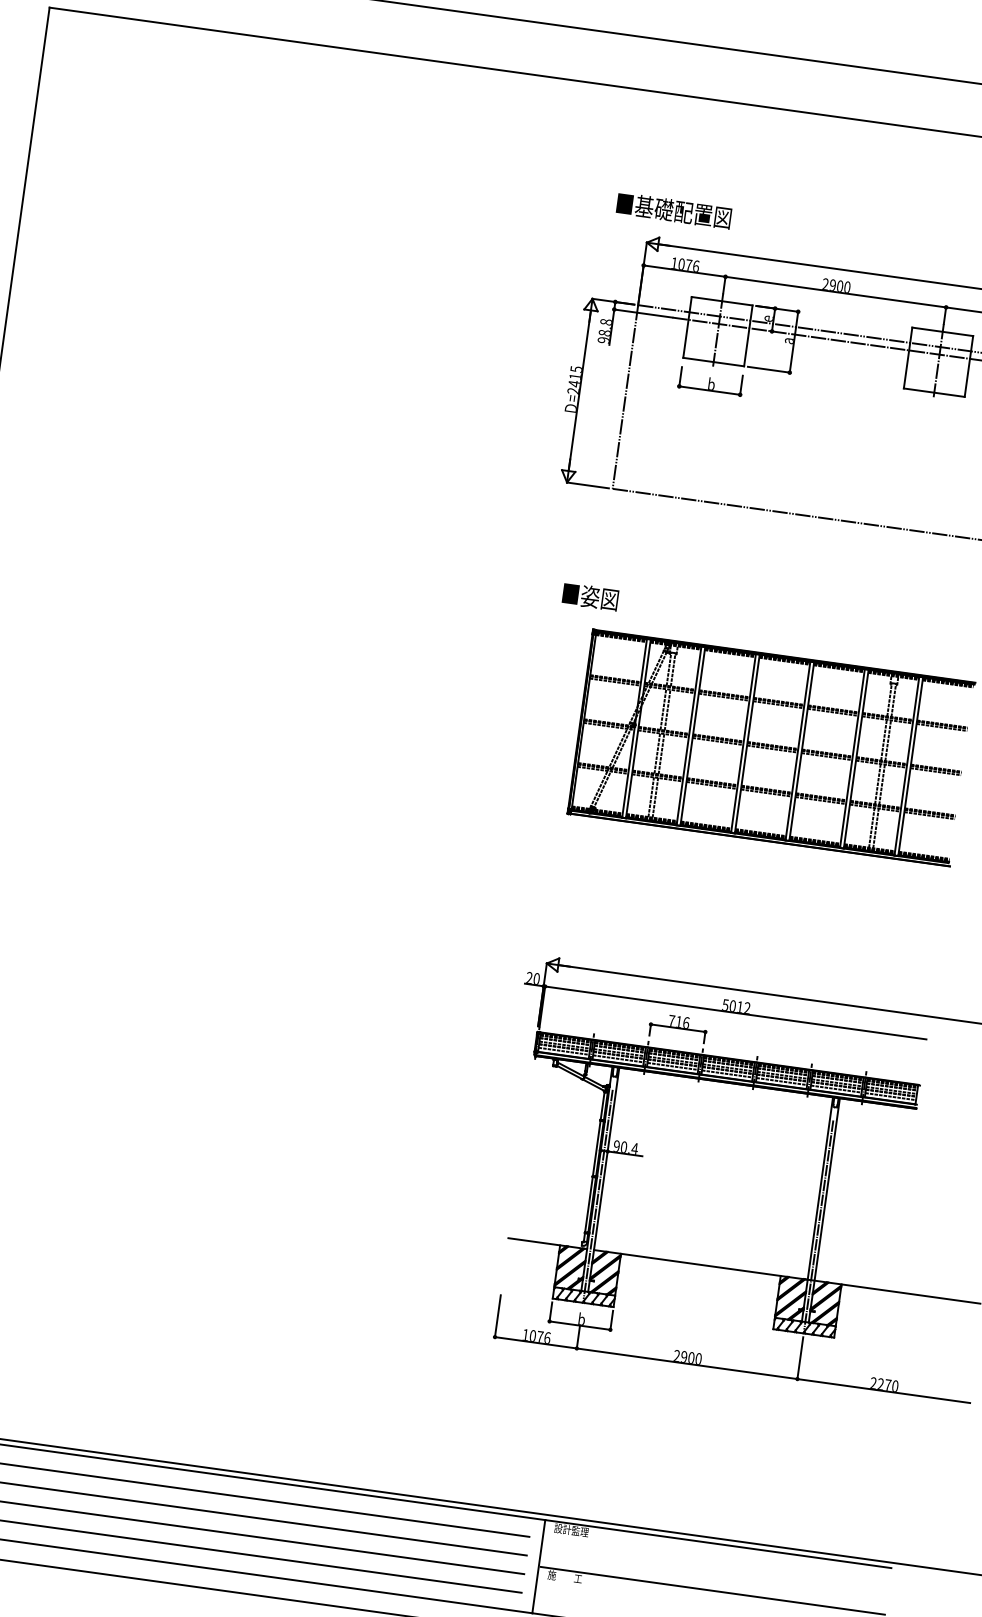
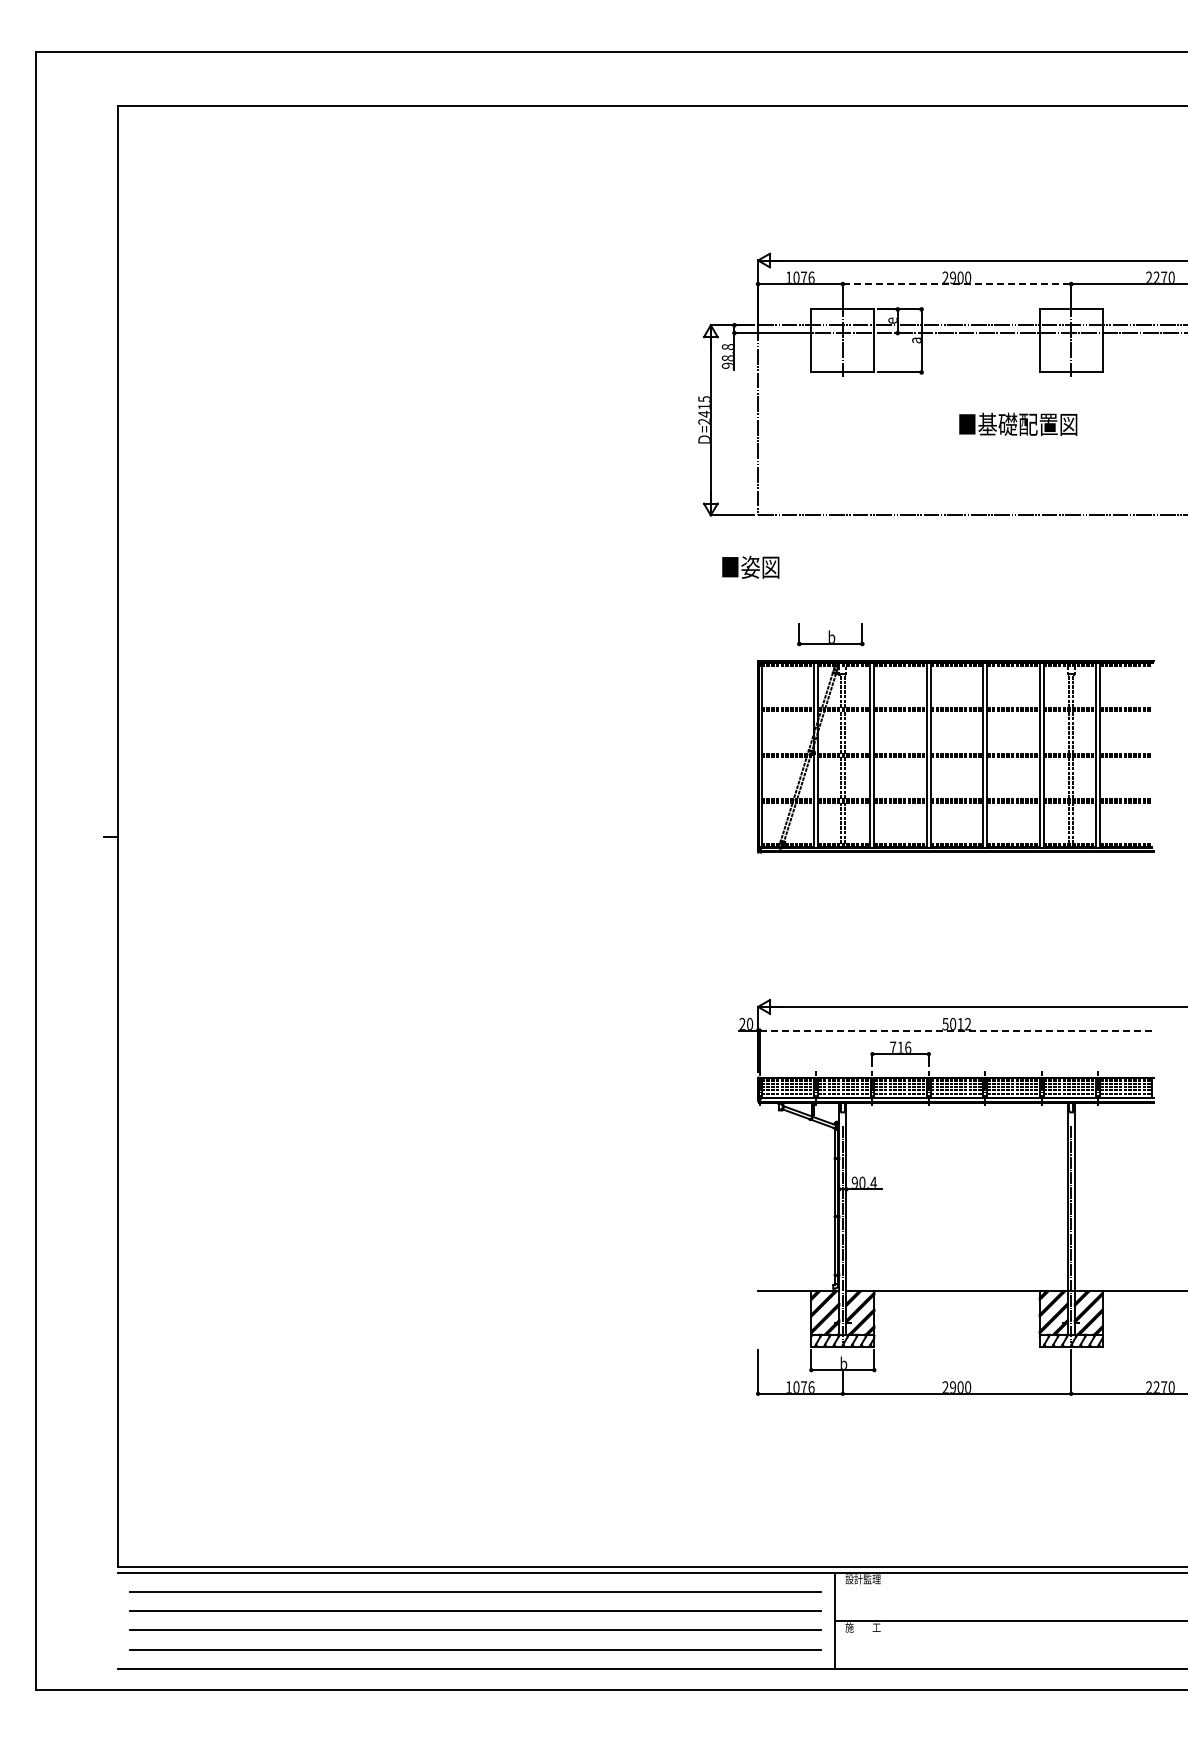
text: (674, 210) -> (1018, 423), moved
line: (836, 292) -> (957, 284), solid -> dashed
part: (710, 381) -> (830, 634), moved
text: (590, 596) -> (750, 566), moved
line: (736, 1012) -> (957, 1030), solid -> dashed

